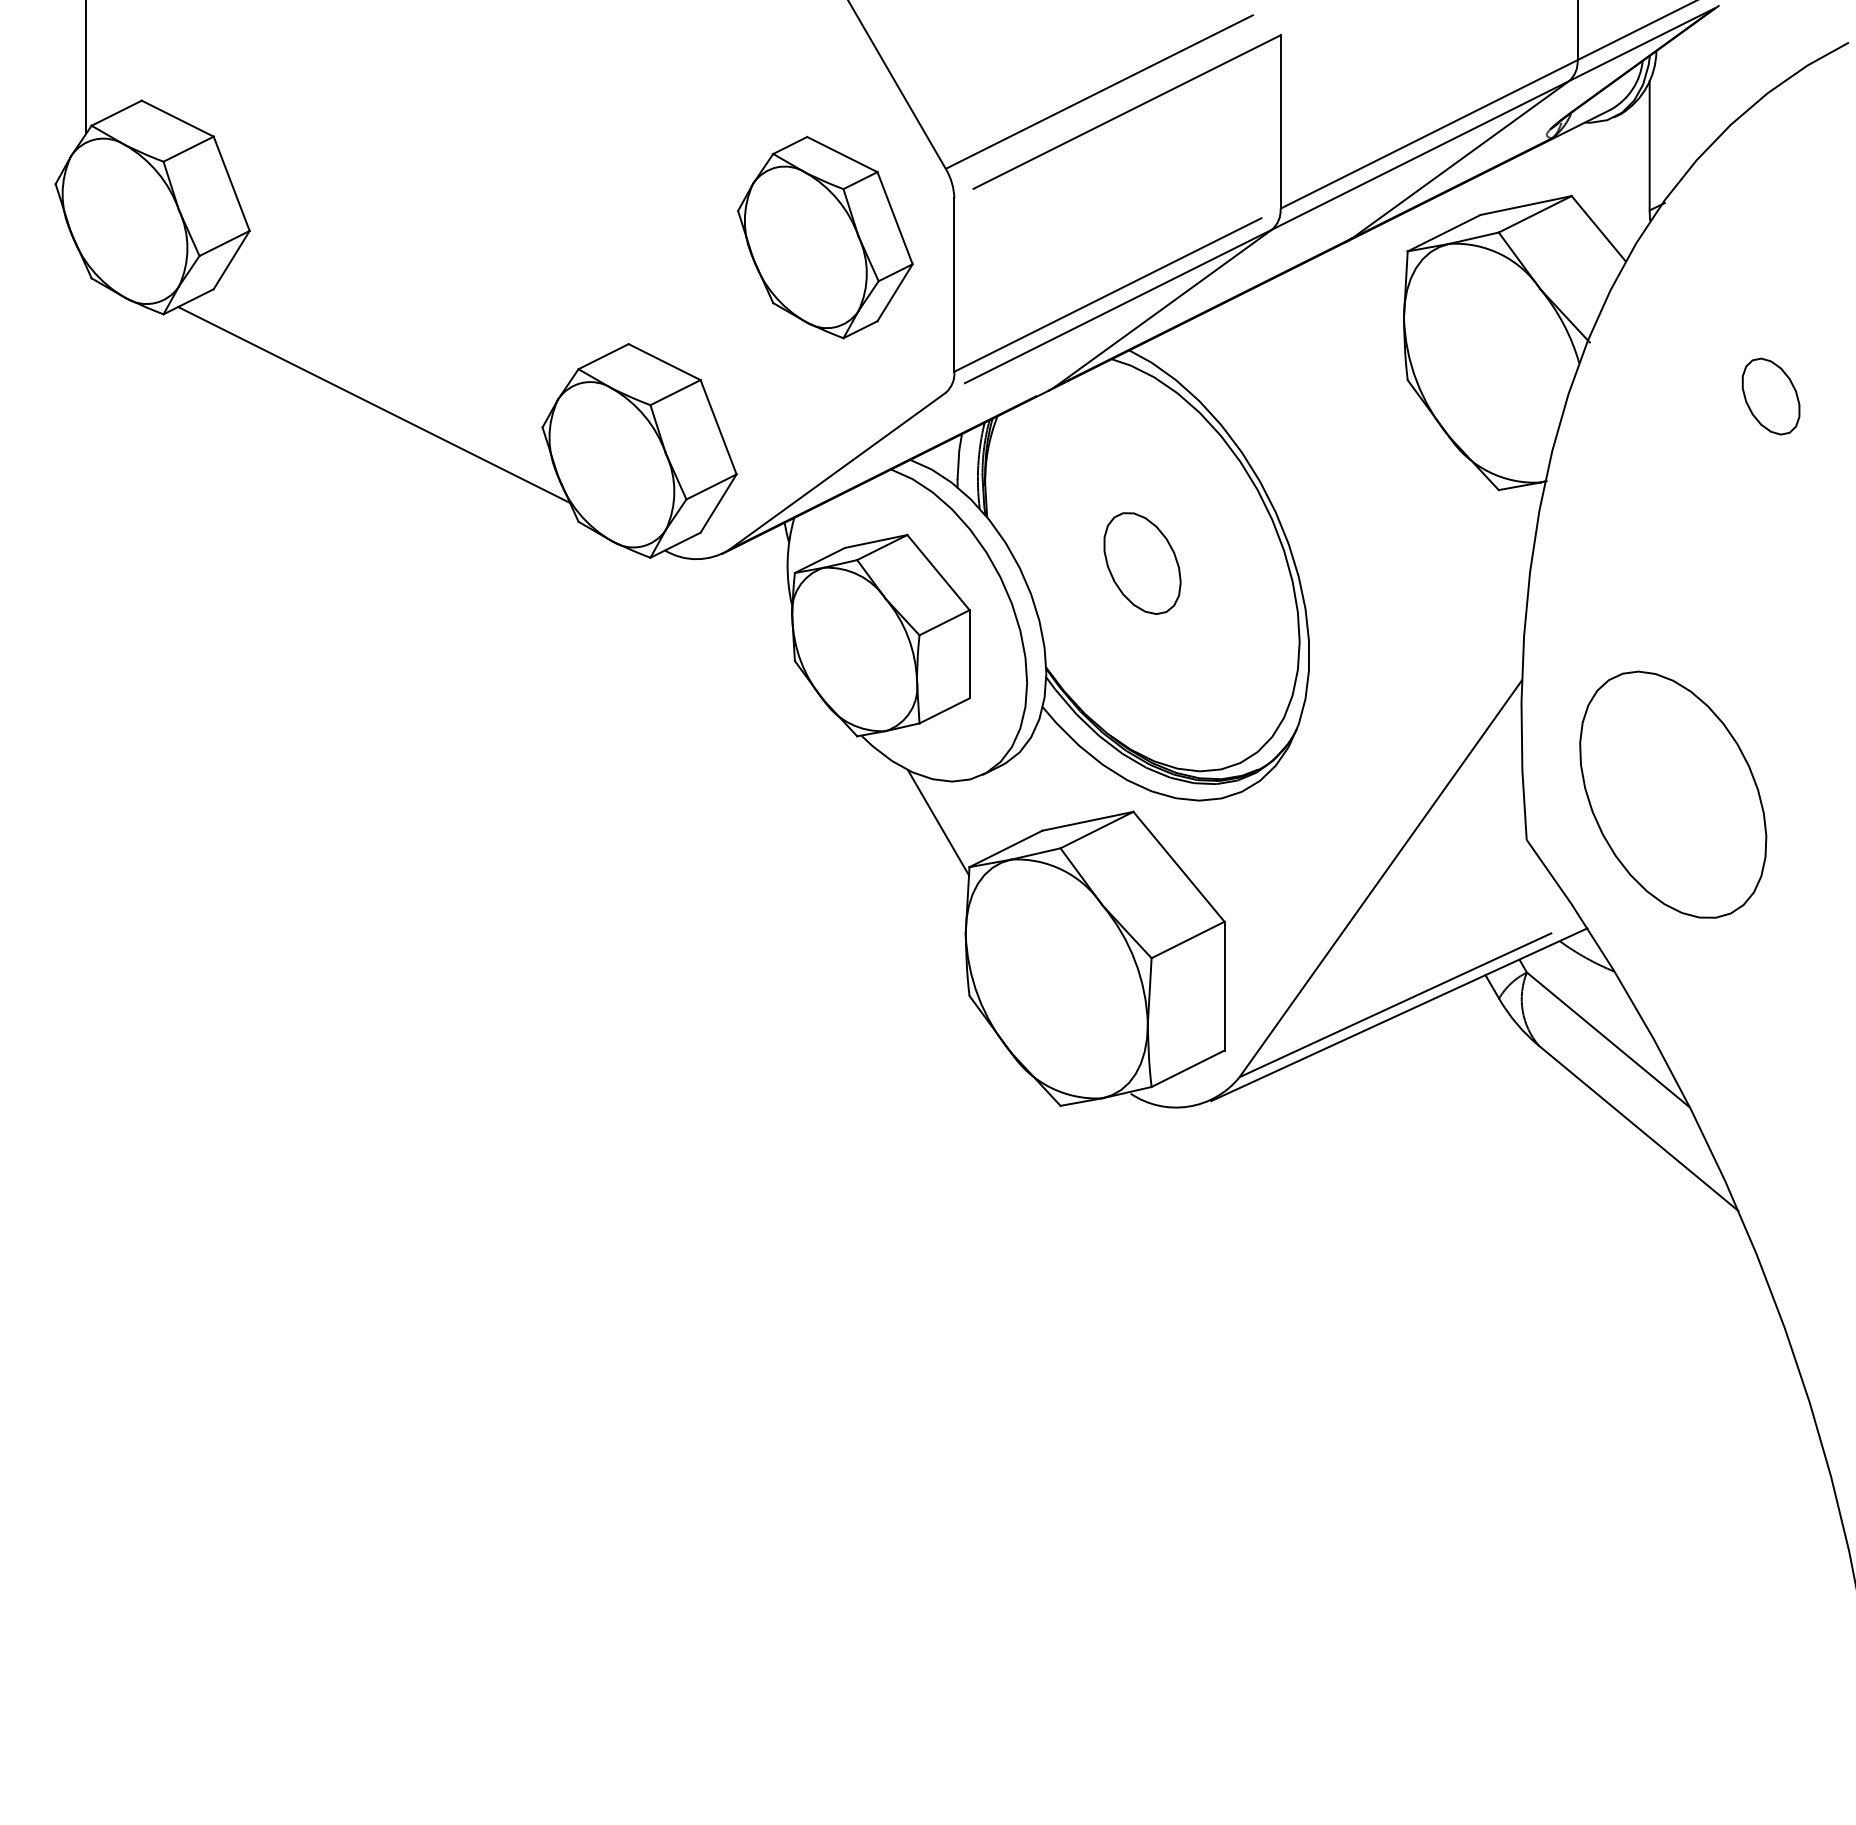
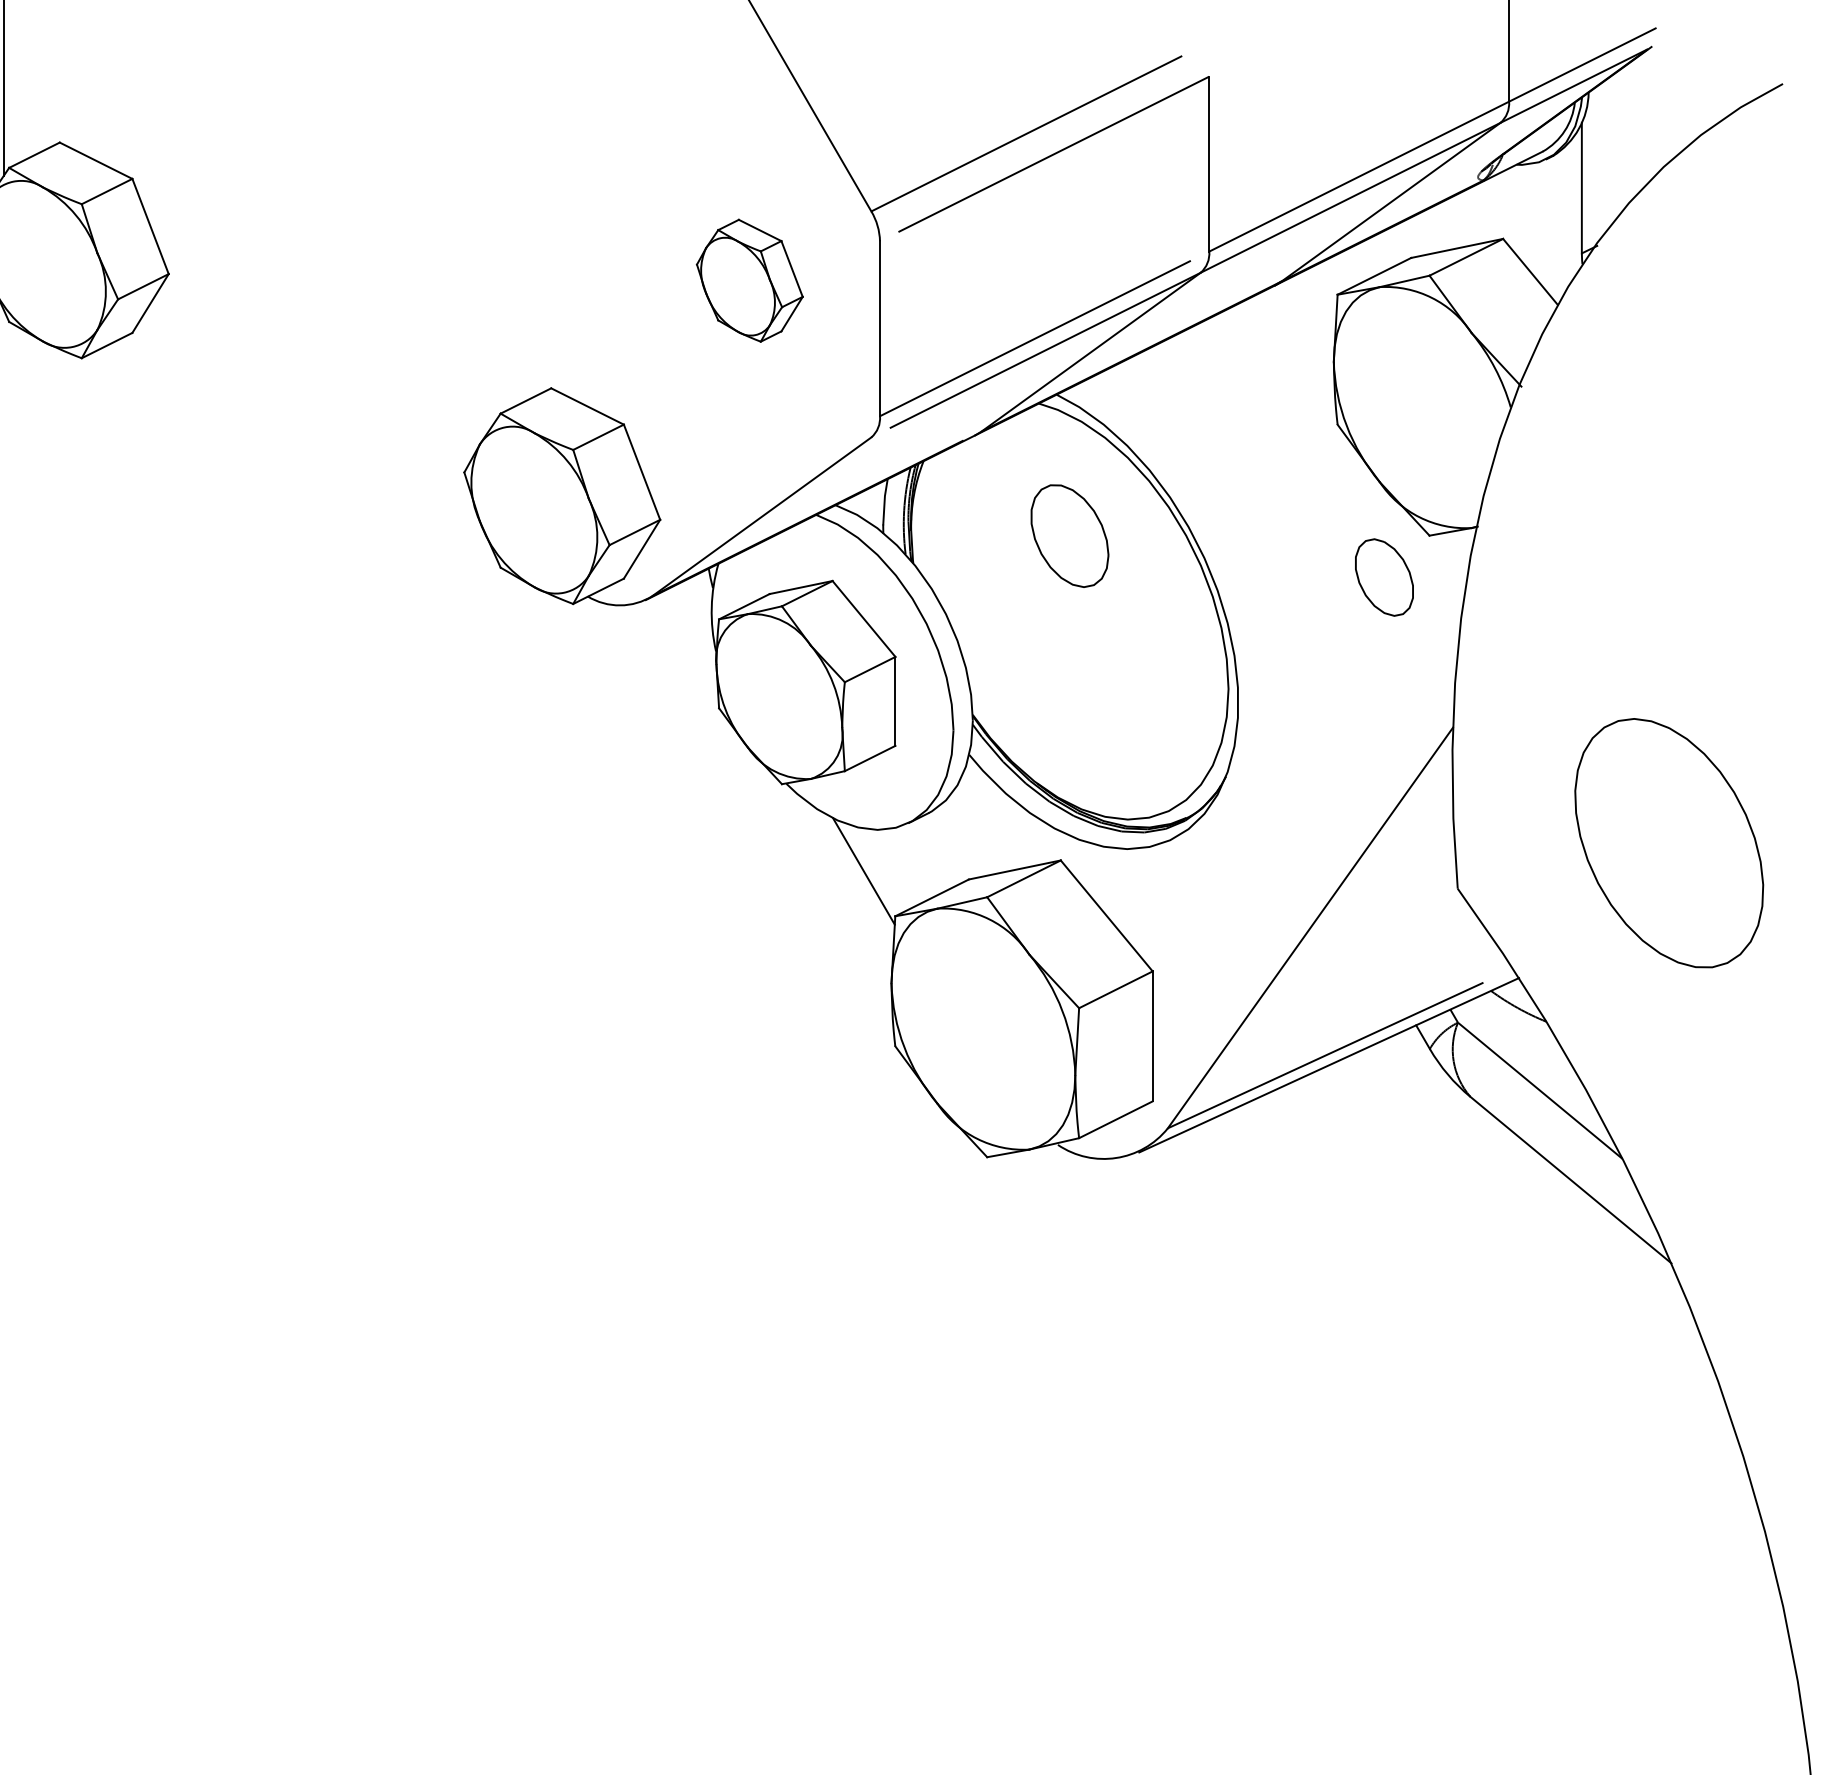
part: (825, 237) -> (749, 280), size x0.6
part: (1770, 396) -> (1383, 577), moved
line: (374, 404) -> (294, 449), removed
part: (1142, 563) -> (1069, 536), moved
part: (1673, 794) -> (1669, 842), moved

